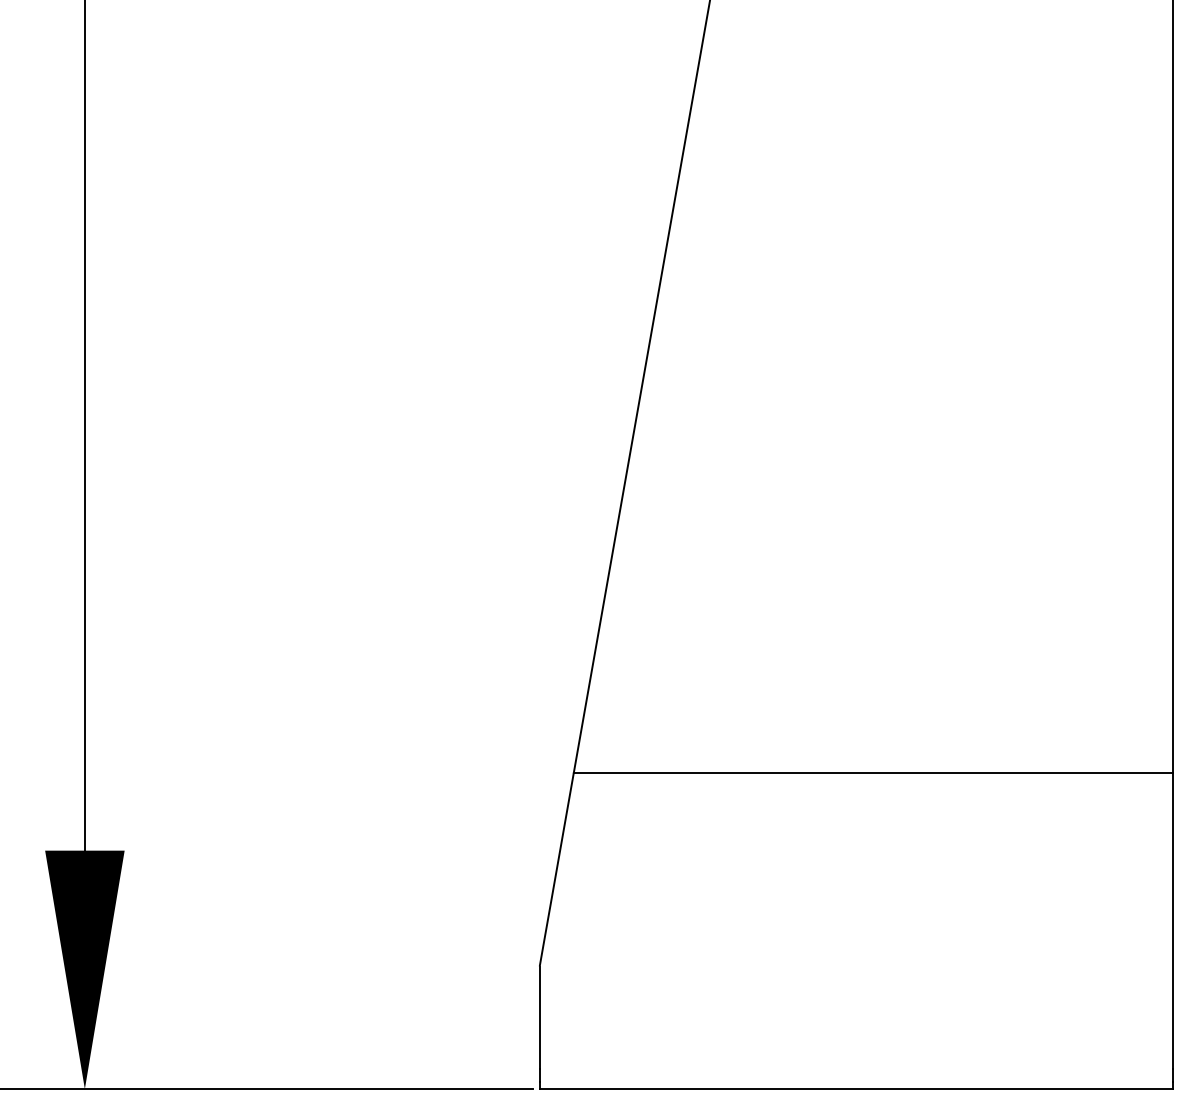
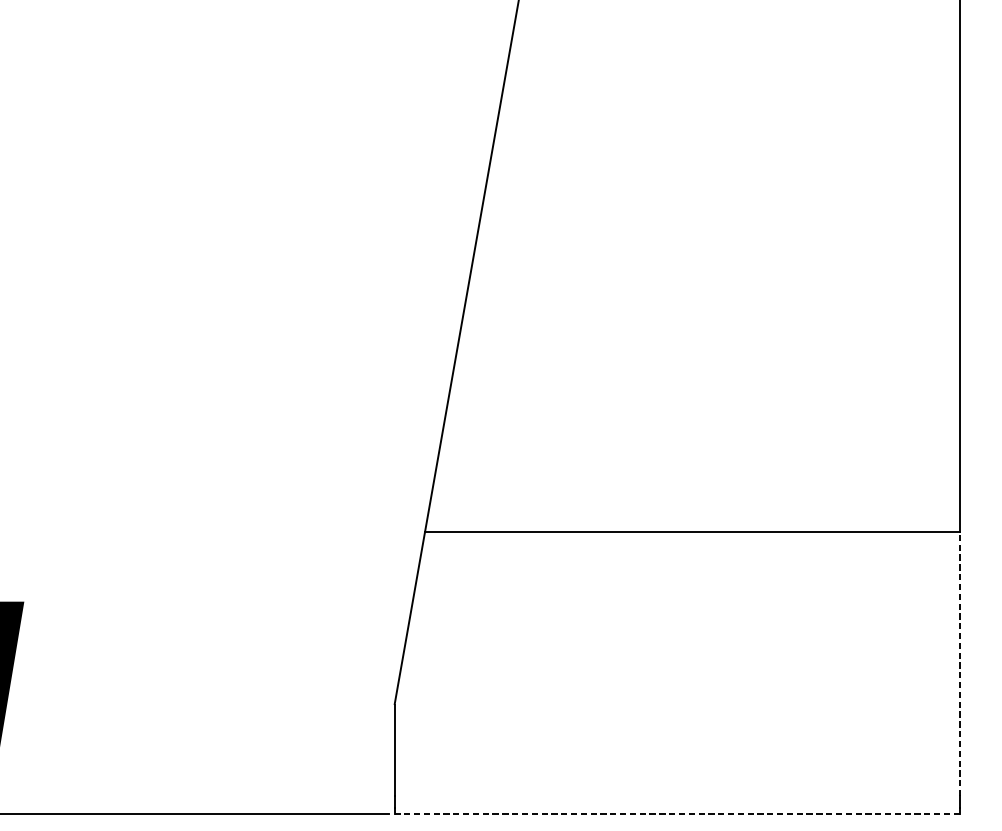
line: (1173, 920) -> (959, 663), solid -> dashed
line: (856, 1089) -> (677, 814), solid -> dashed

